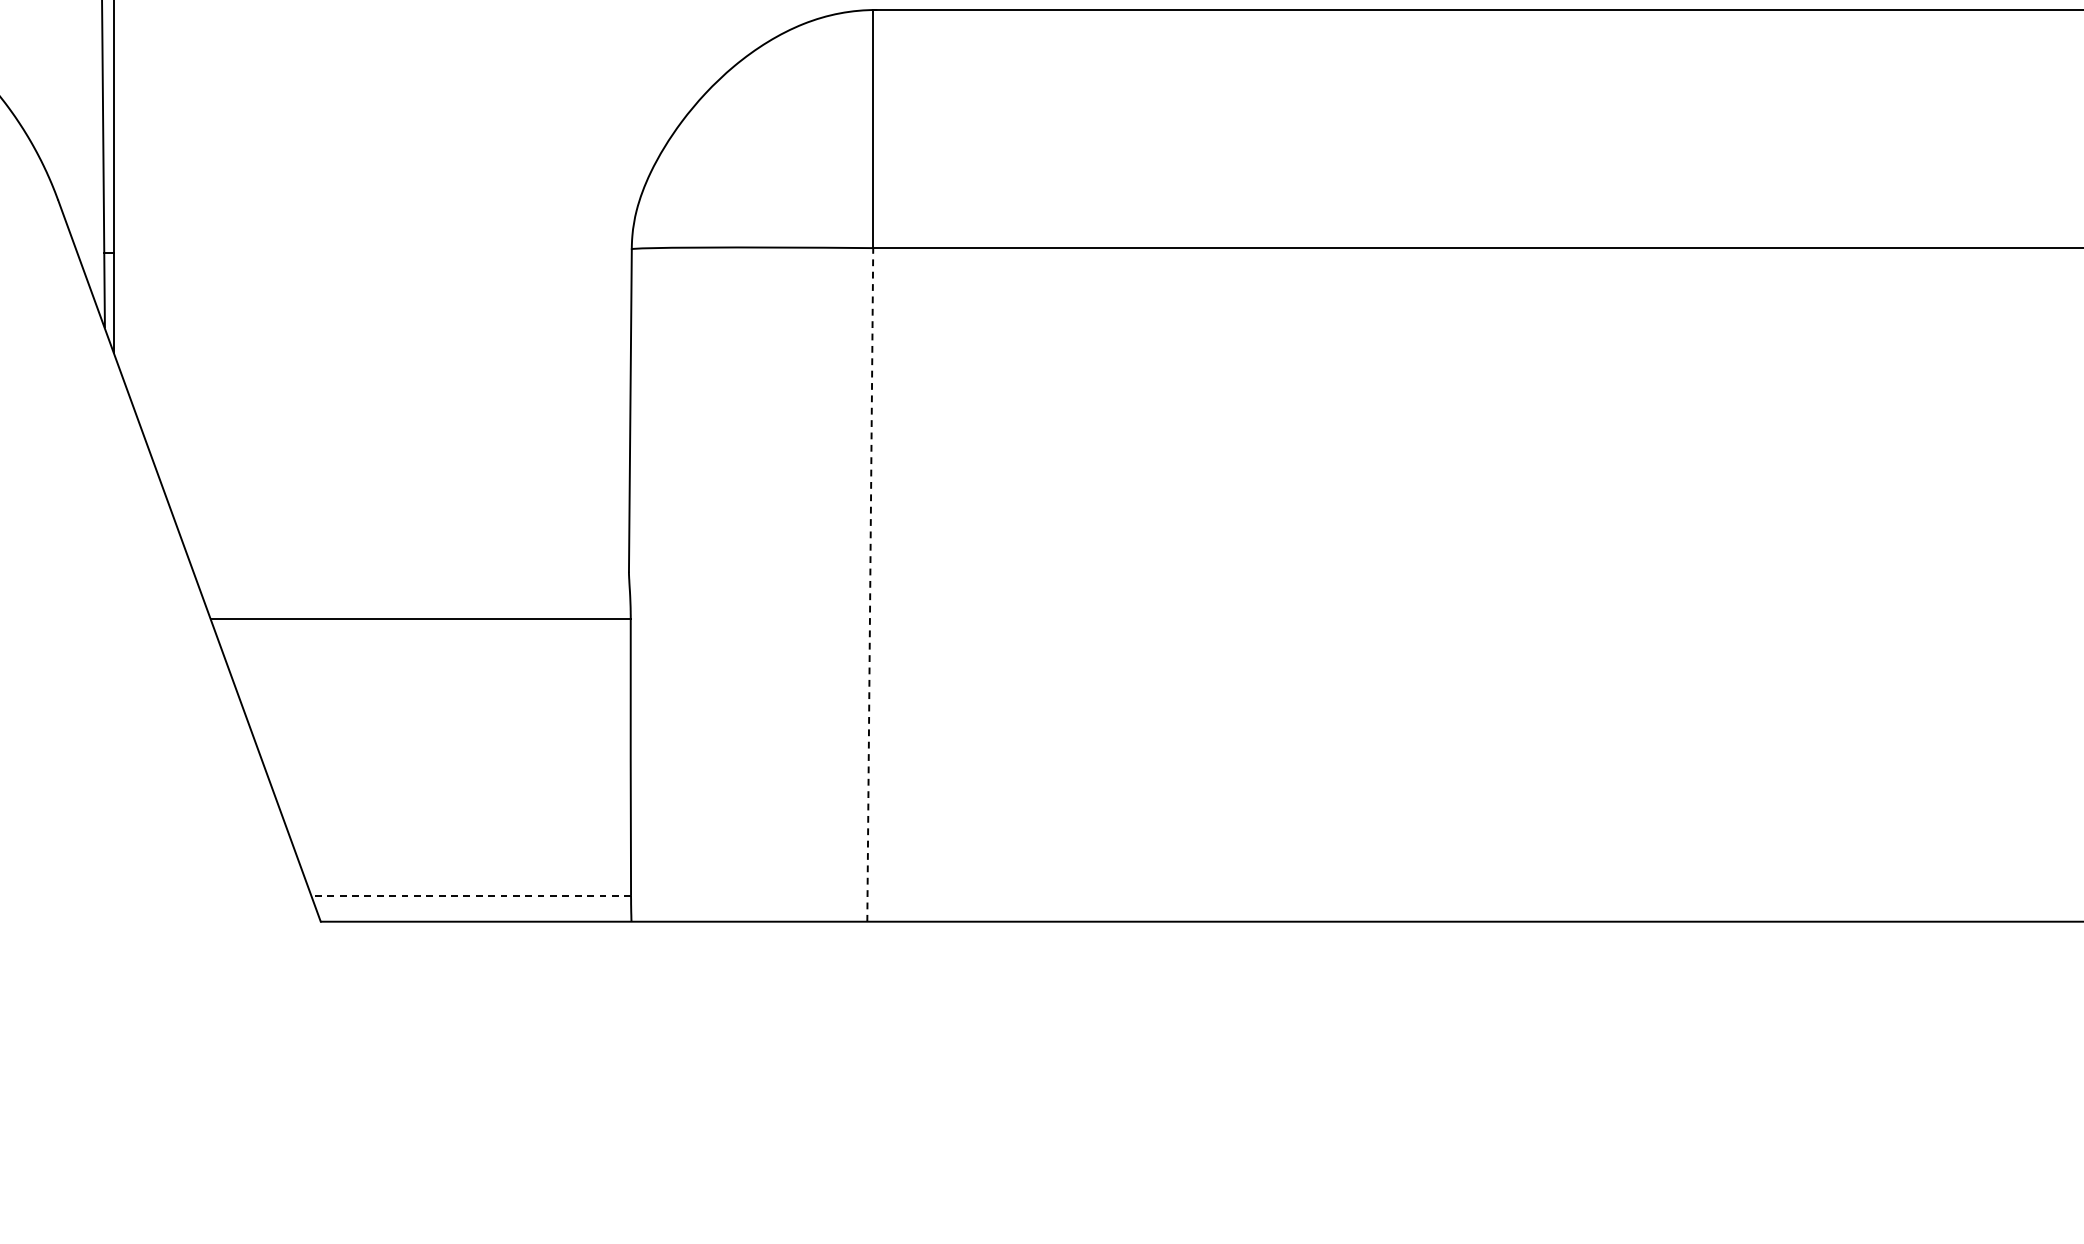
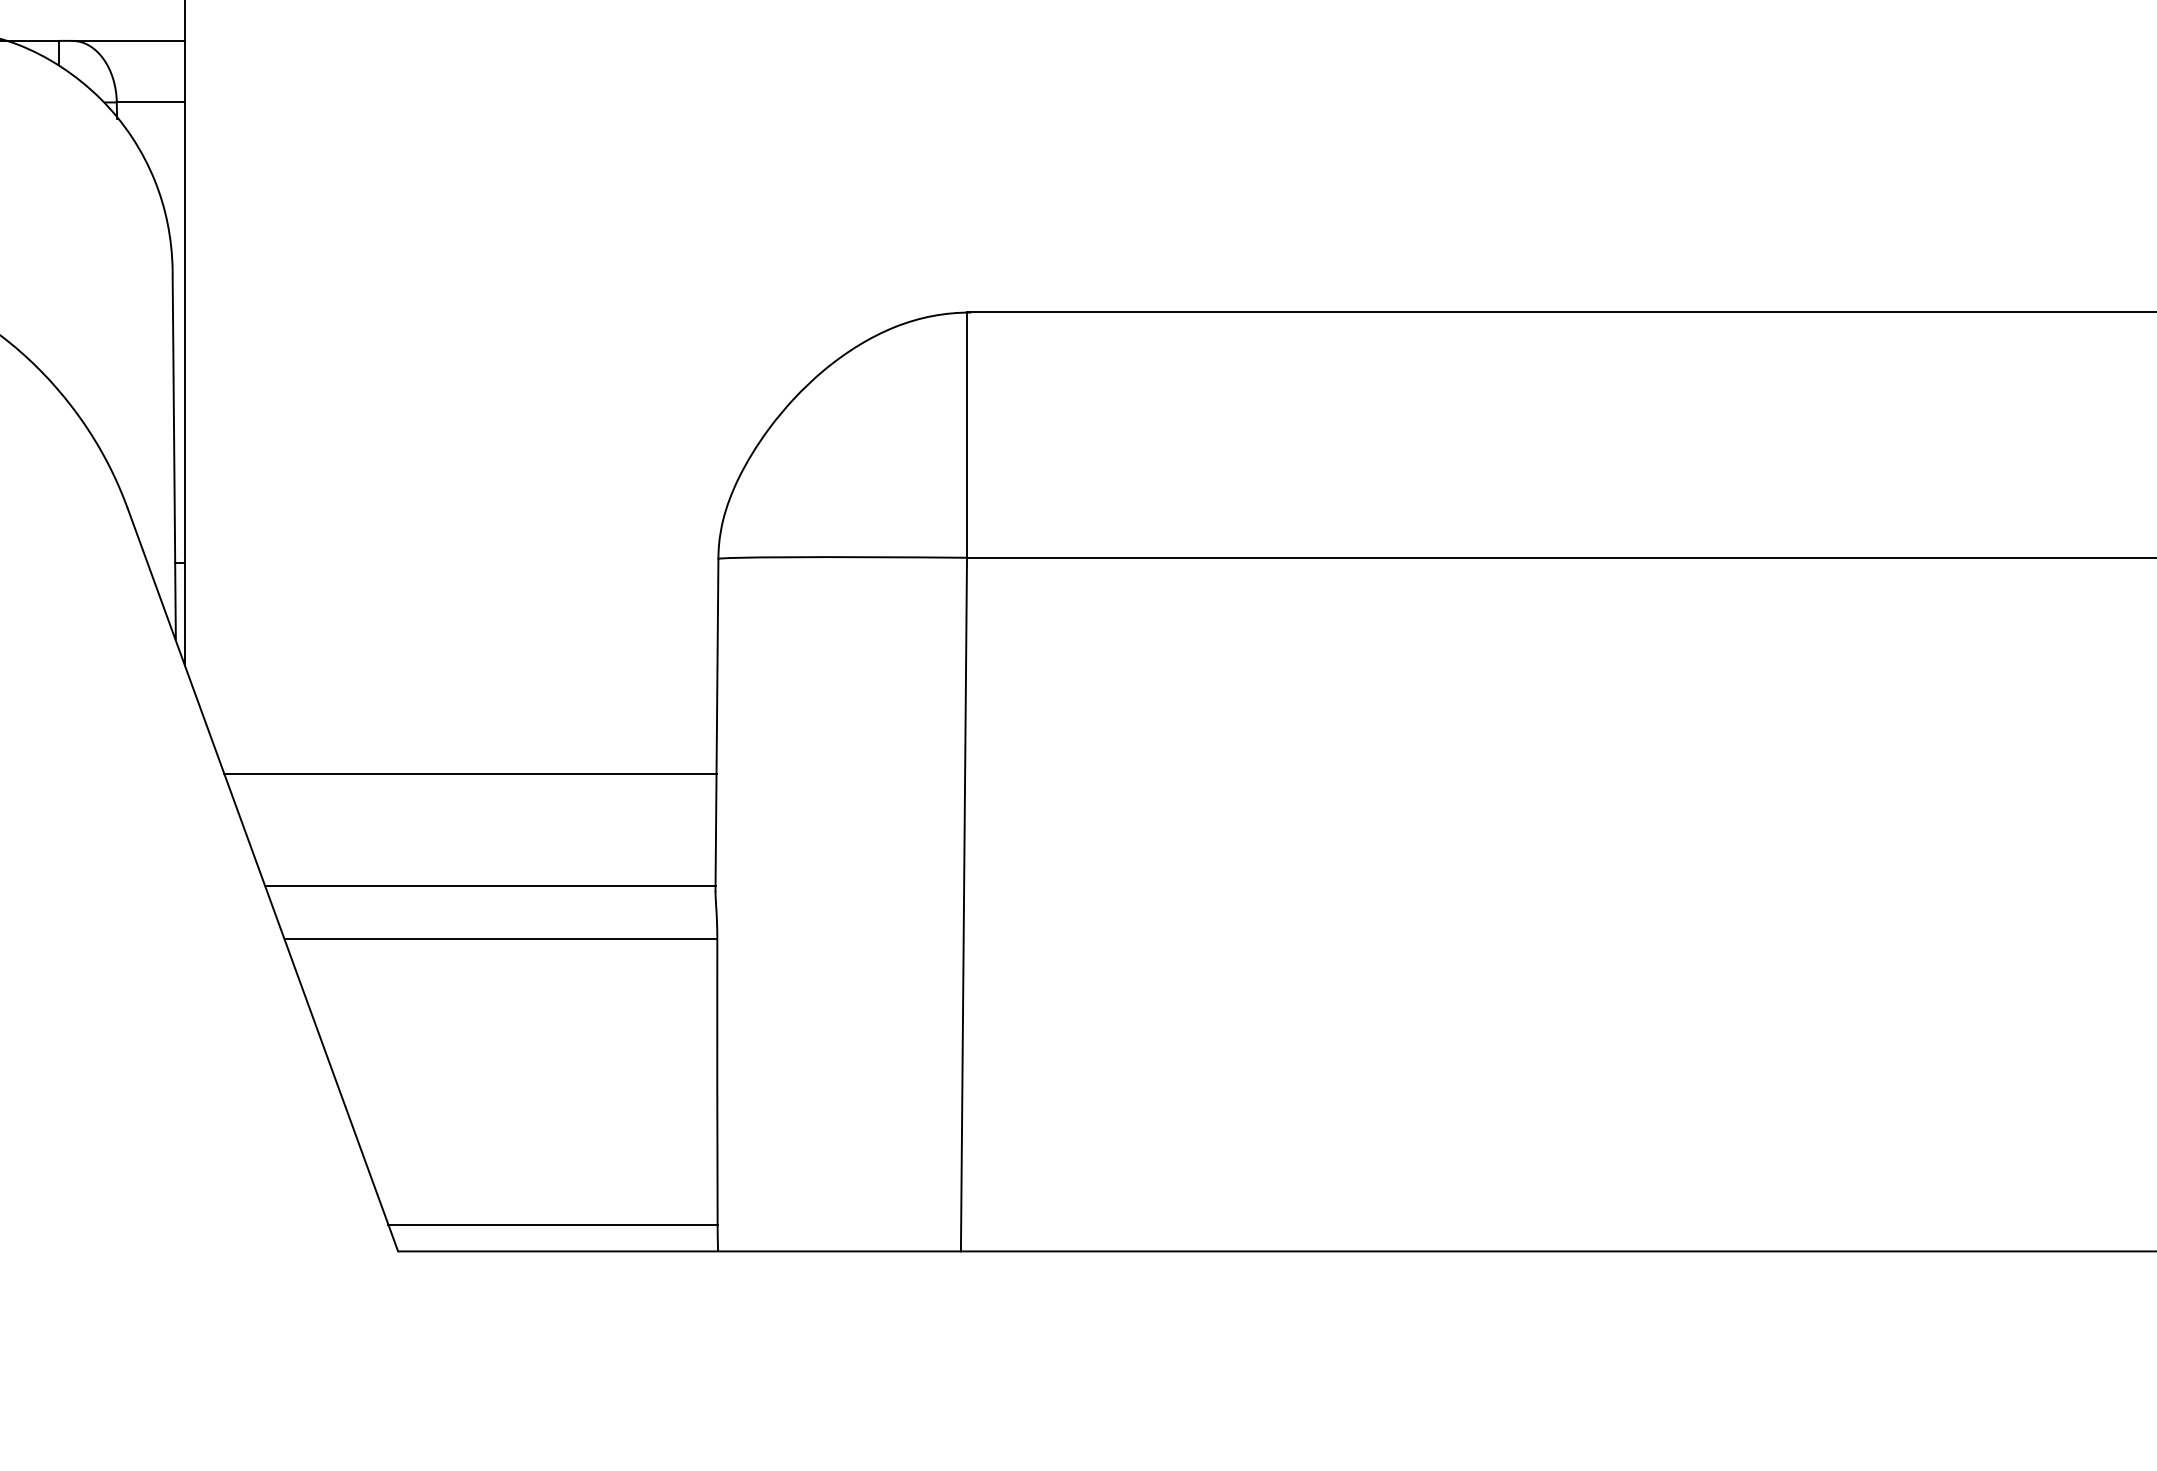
line: (391, 458) -> (470, 774), added
line: (410, 567) -> (490, 886), added
line: (869, 584) -> (963, 904), dashed -> solid
line: (471, 895) -> (553, 1224), dashed -> solid

